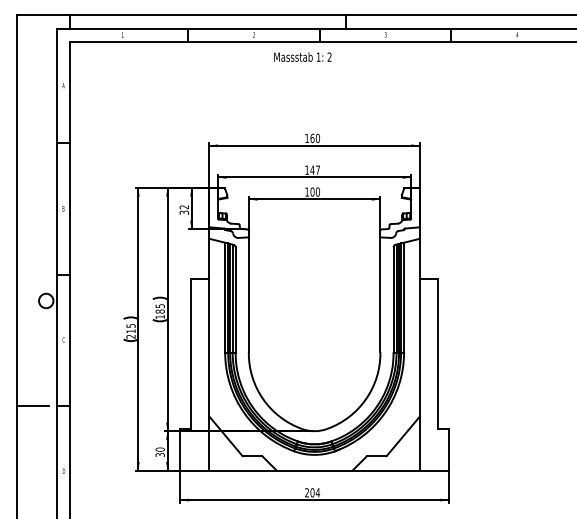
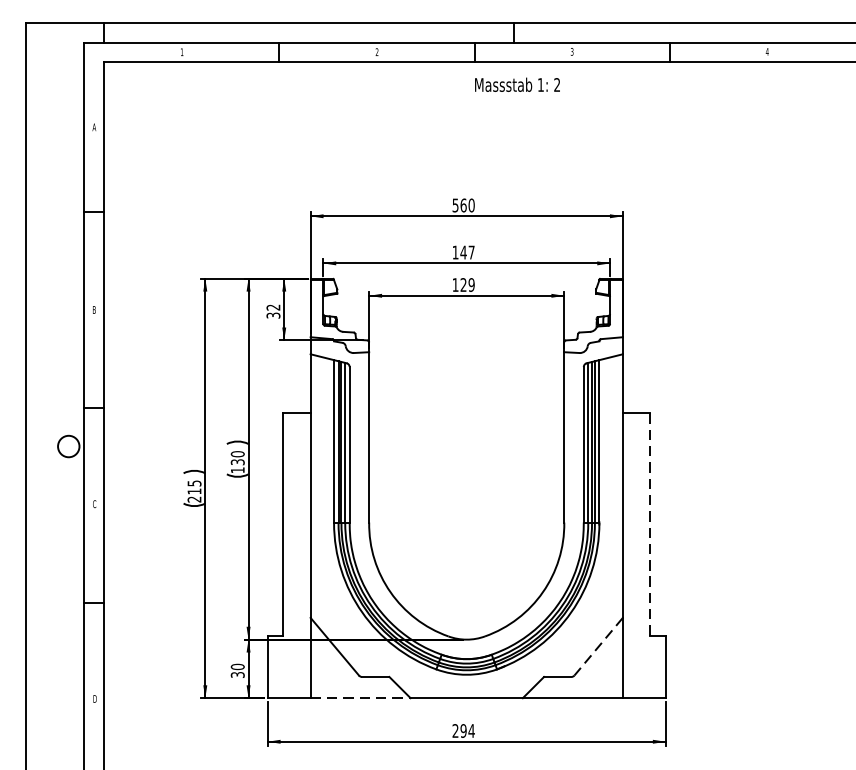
text: (302, 56) -> (516, 83), moved
text: (306, 138) -> (454, 205), 160 -> 560
text: (314, 191) -> (466, 284), 100 -> 129
text: (159, 308) -> (236, 457), 185 -> 130
line: (438, 353) -> (650, 524), solid -> dashed
line: (32, 406) -> (48, 602), removed
line: (403, 436) -> (598, 647), solid -> dashed
line: (243, 470) -> (361, 697), solid -> dashed
text: (312, 492) -> (463, 730), 204 -> 294

